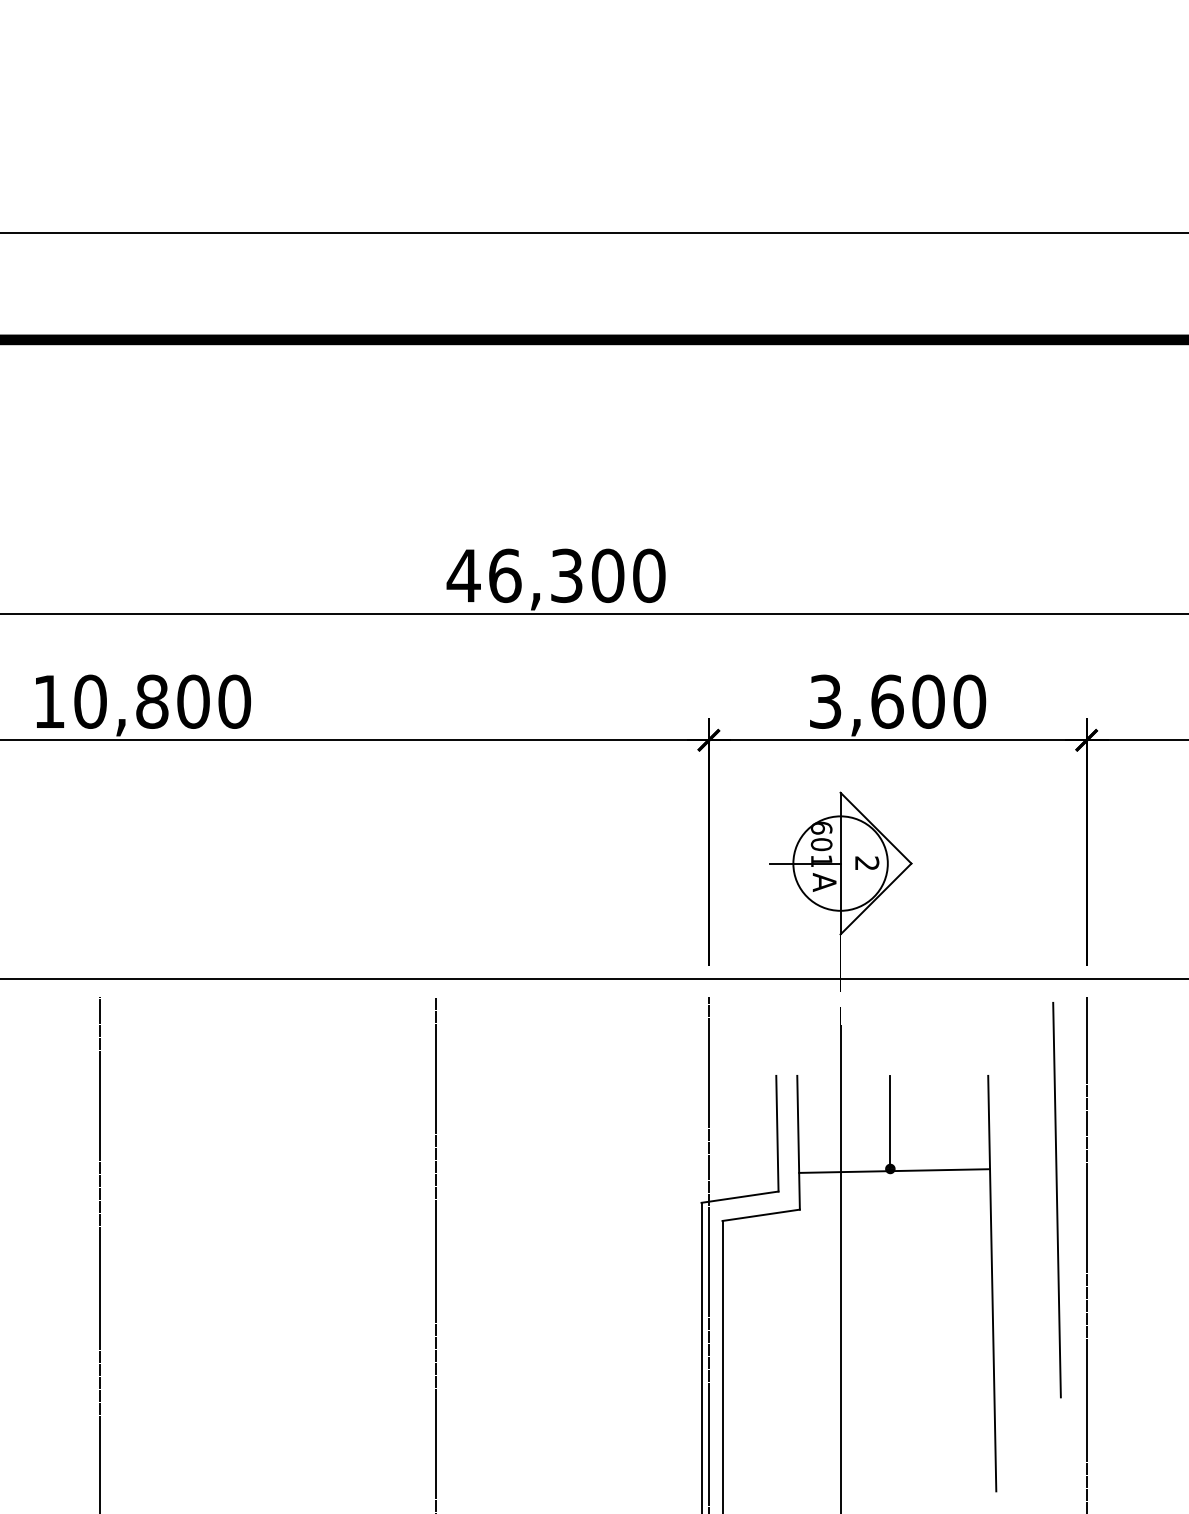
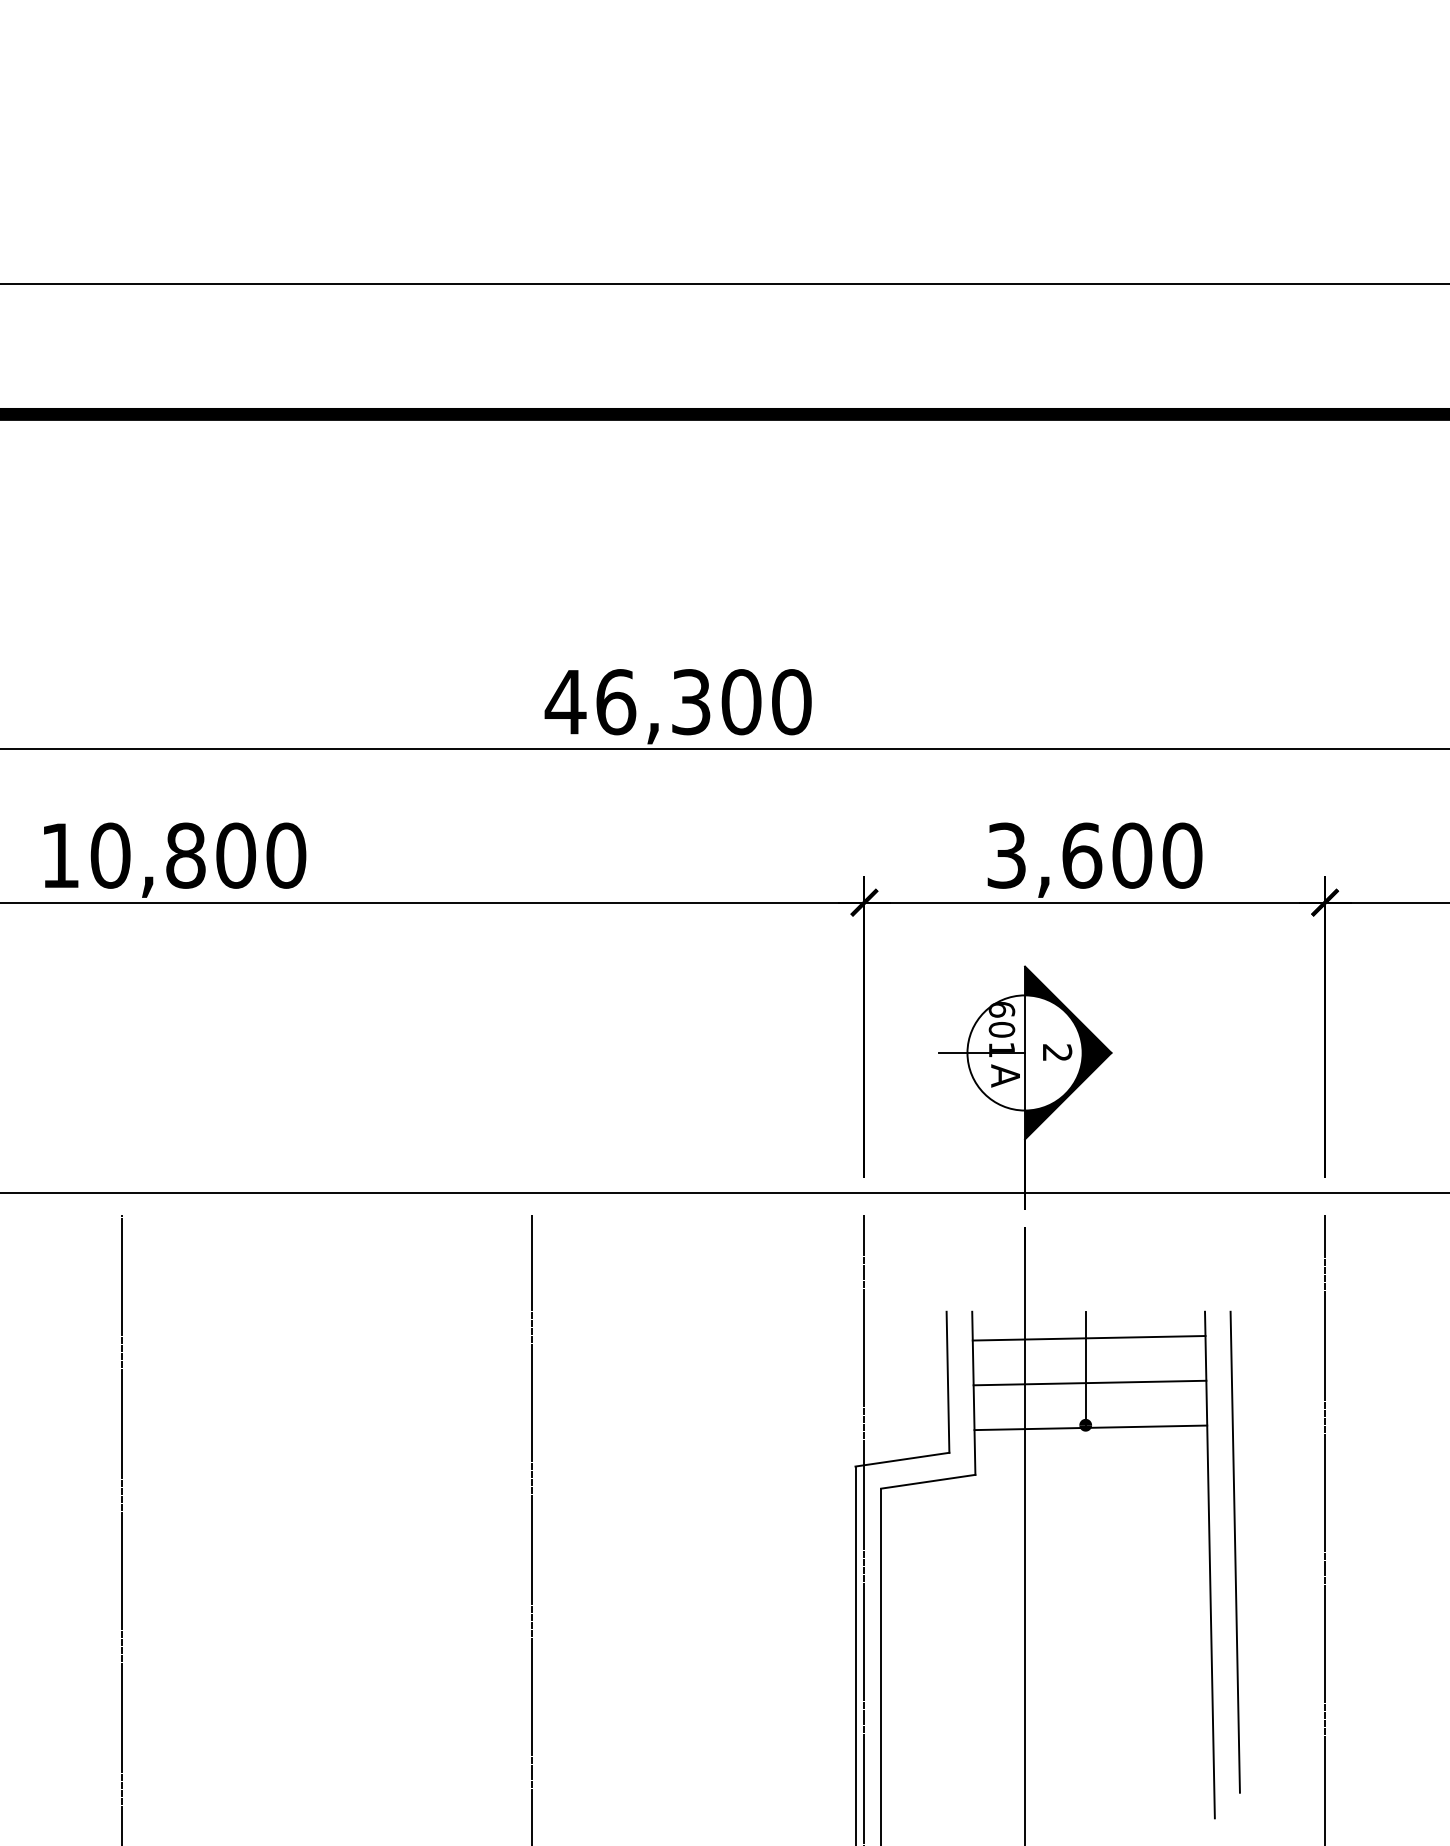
fill: (875, 863) -> (1067, 1052), added
line: (892, 1097) -> (1088, 1338), added
line: (893, 1134) -> (1089, 1383), added
line: (1056, 1200) -> (1234, 1552), moved

